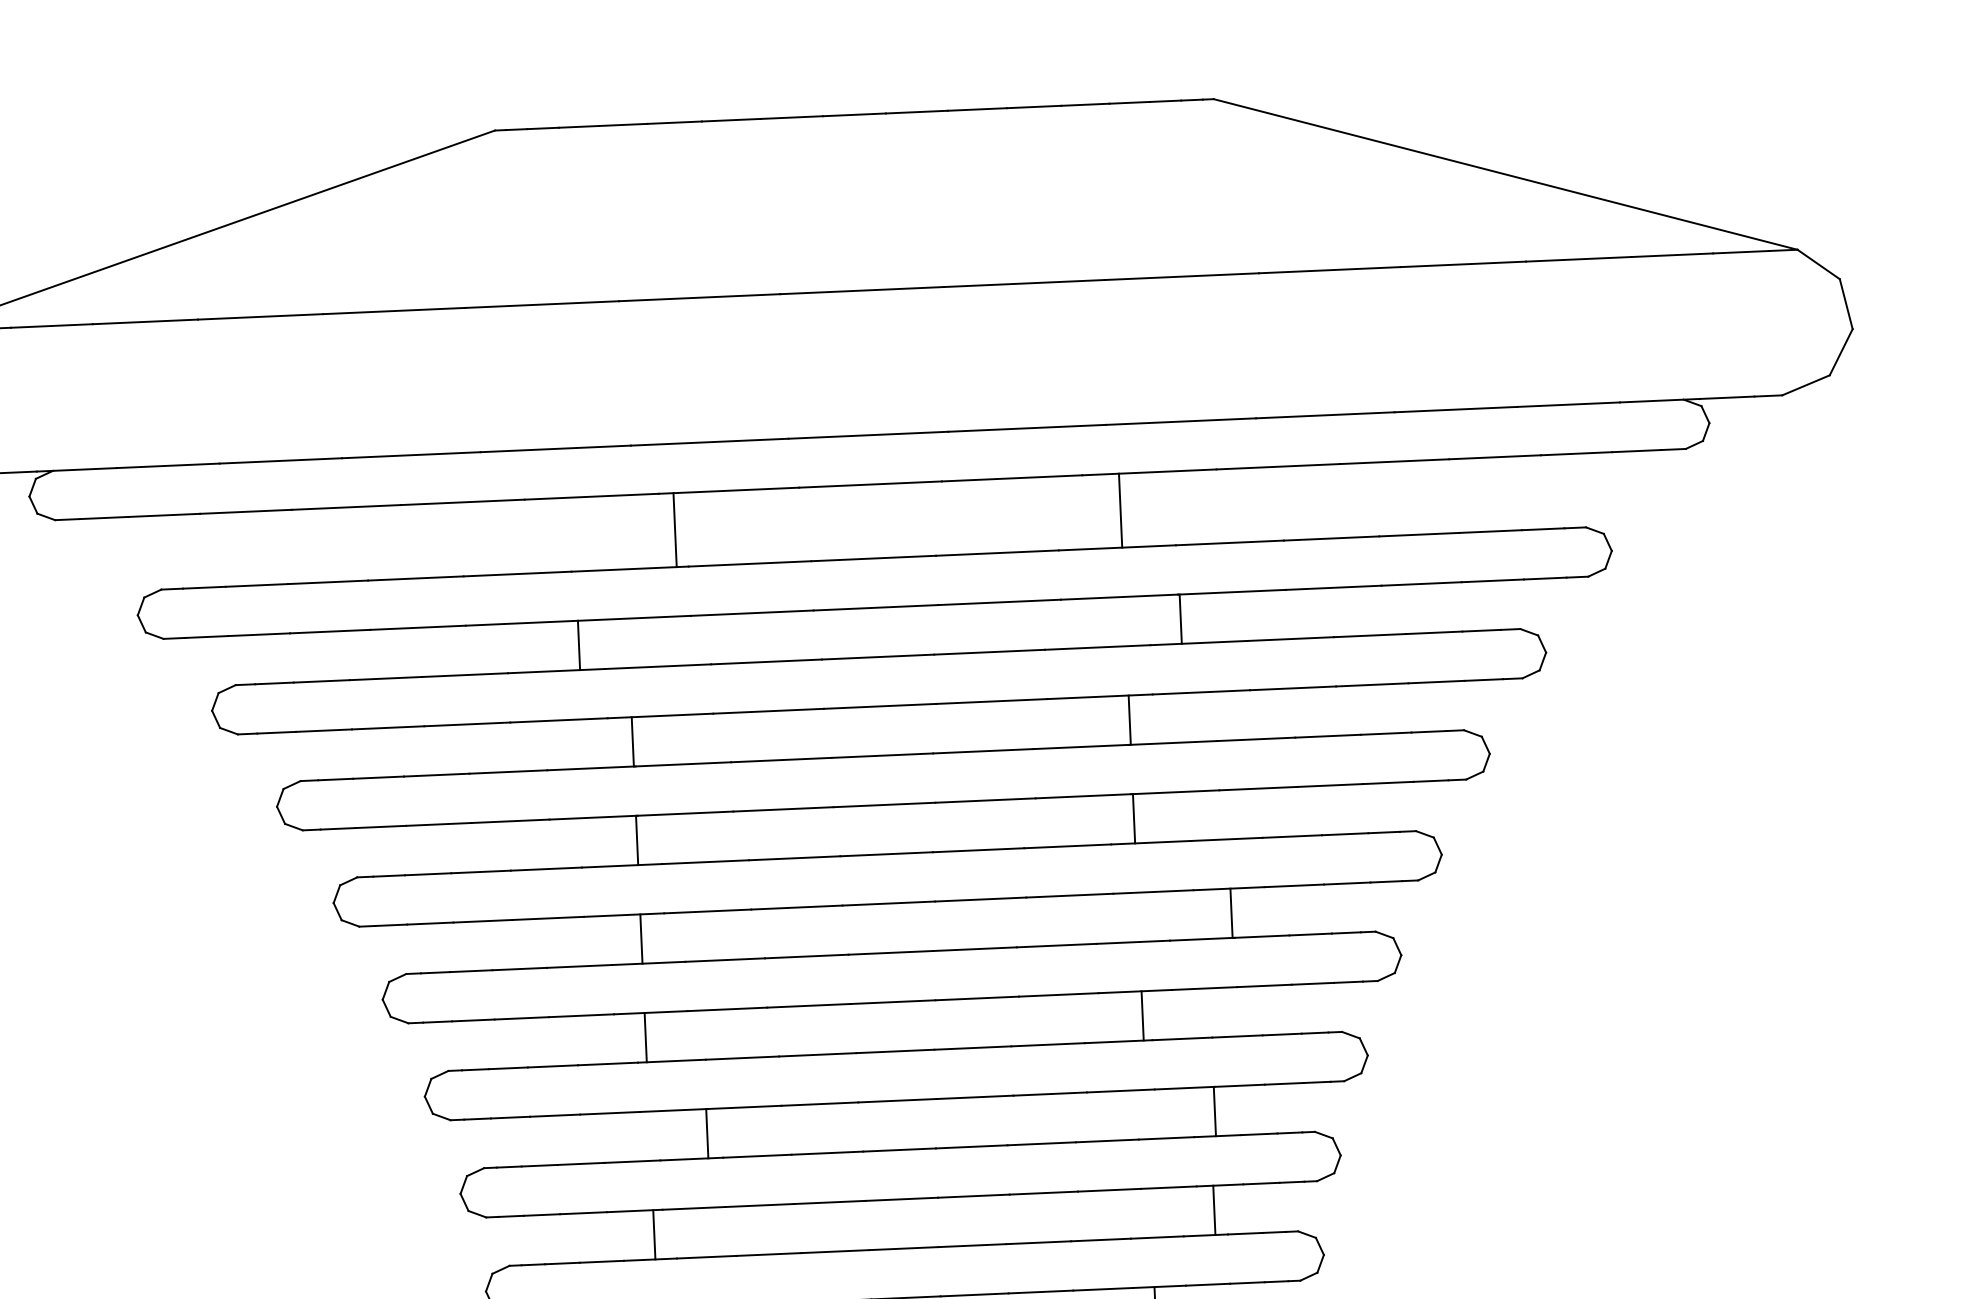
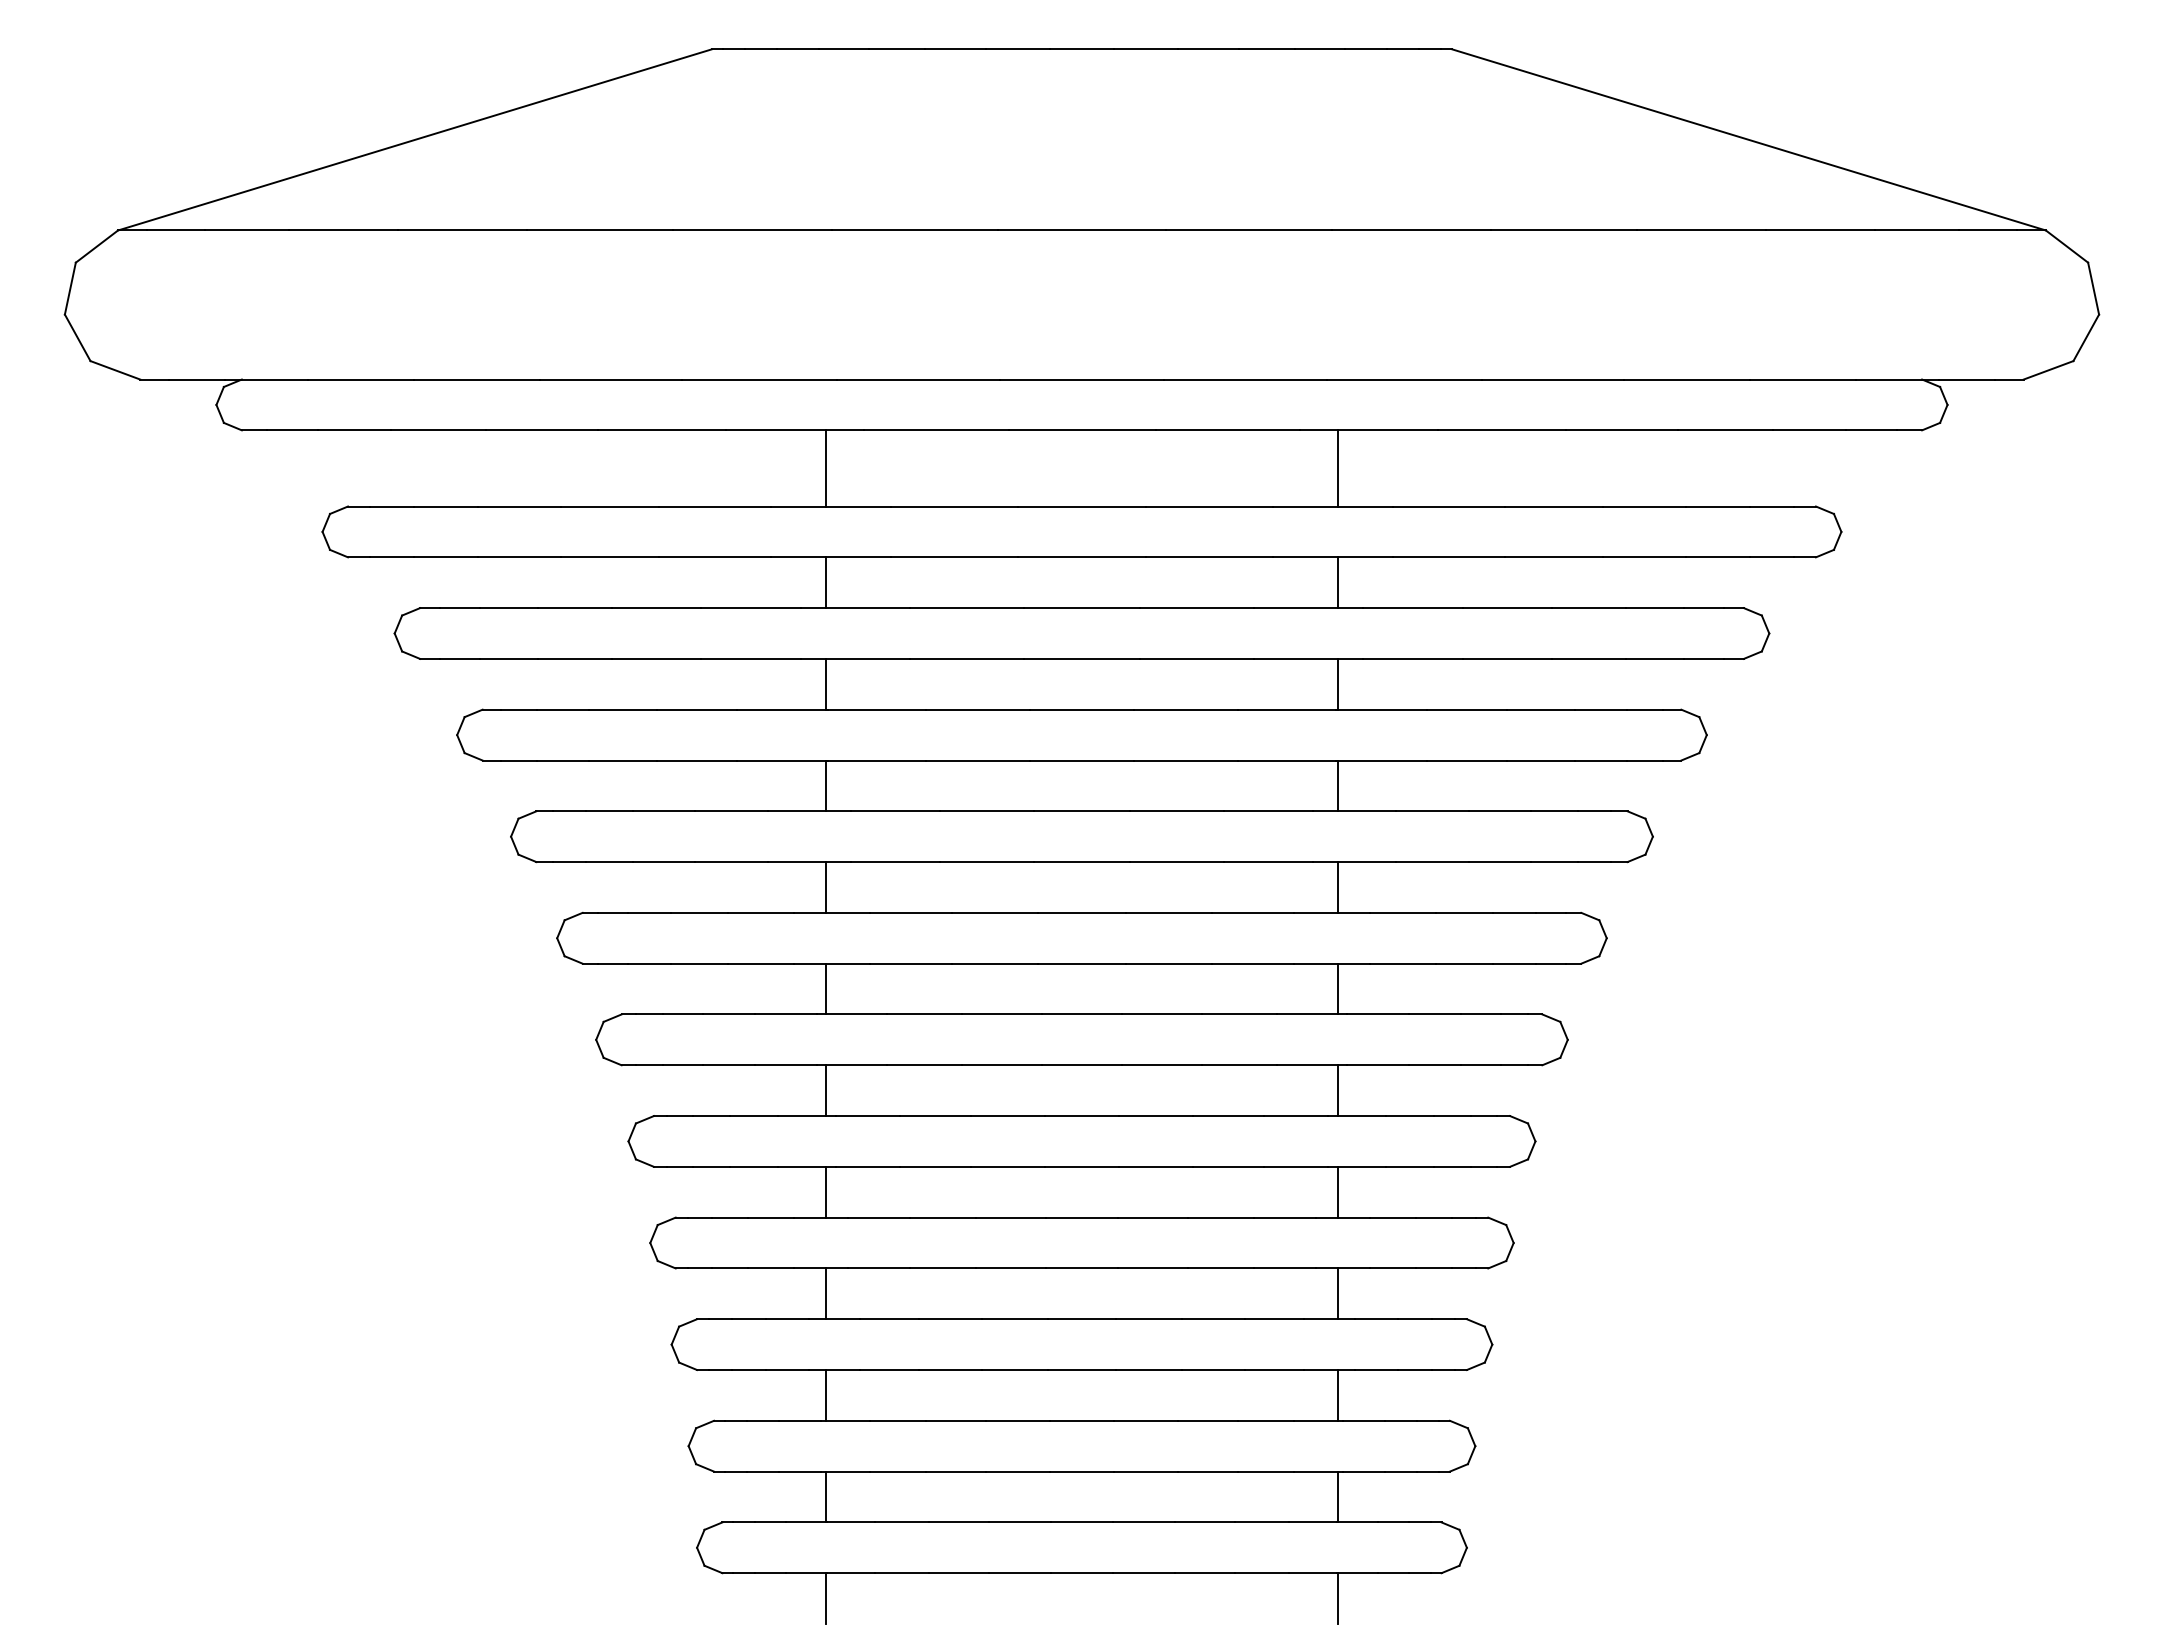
line: (674, 530) -> (825, 468), moved
line: (1181, 618) -> (1338, 582), moved
line: (578, 645) -> (825, 582), moved
line: (1231, 913) -> (1338, 887), moved
line: (1215, 1111) -> (1338, 1090), moved
line: (706, 1133) -> (825, 1090), moved
line: (1214, 1209) -> (1338, 1191), moved

